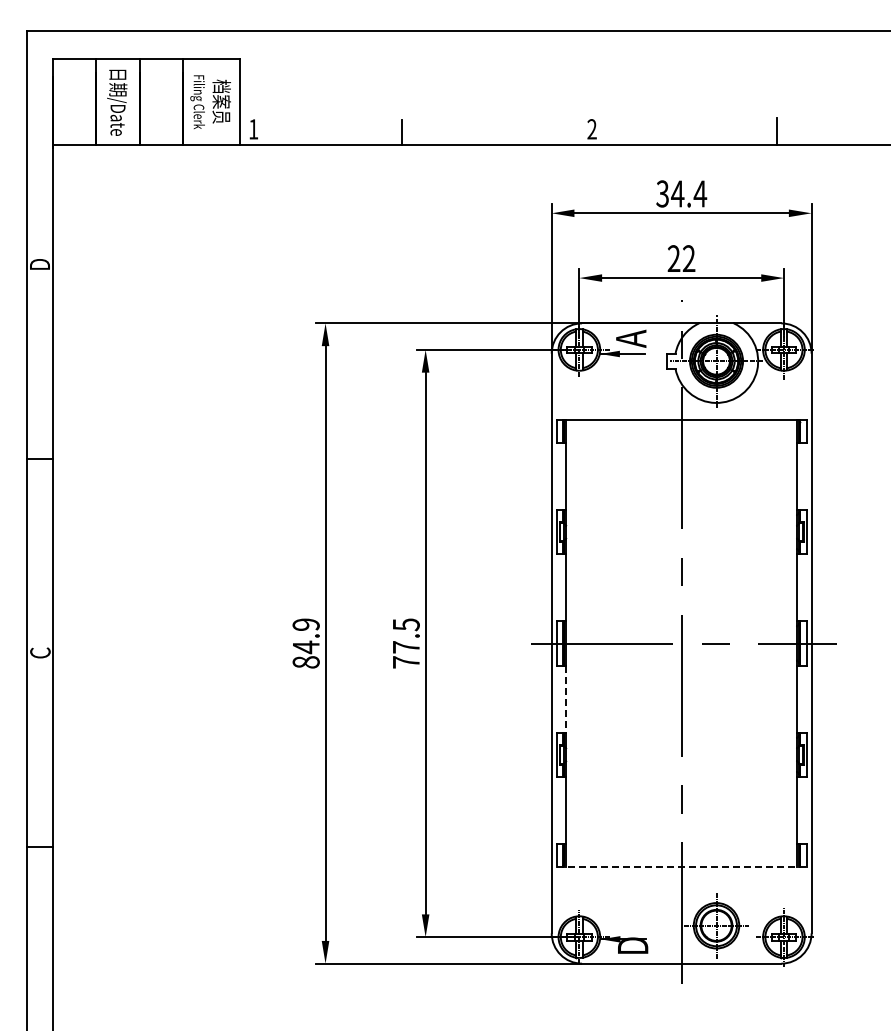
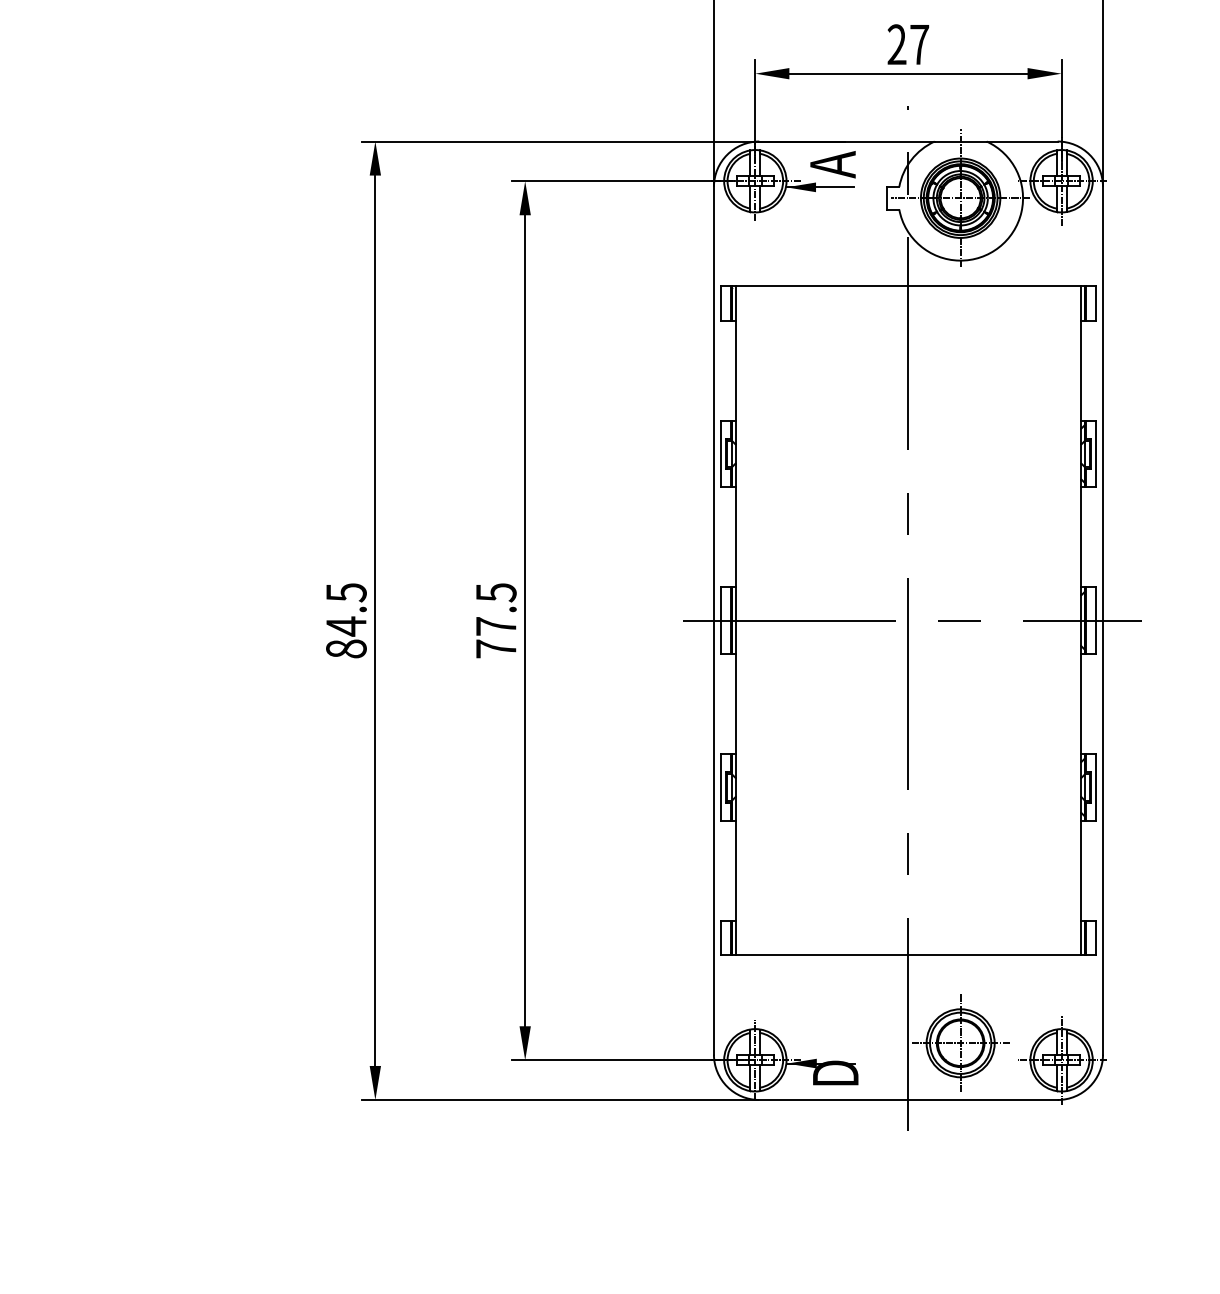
text: (688, 258) -> (918, 44), 22 -> 27
text: (305, 624) -> (345, 592), 84.9 -> 84.5
line: (566, 699) -> (736, 704), dashed -> solid
line: (682, 867) -> (909, 956), dashed -> solid

